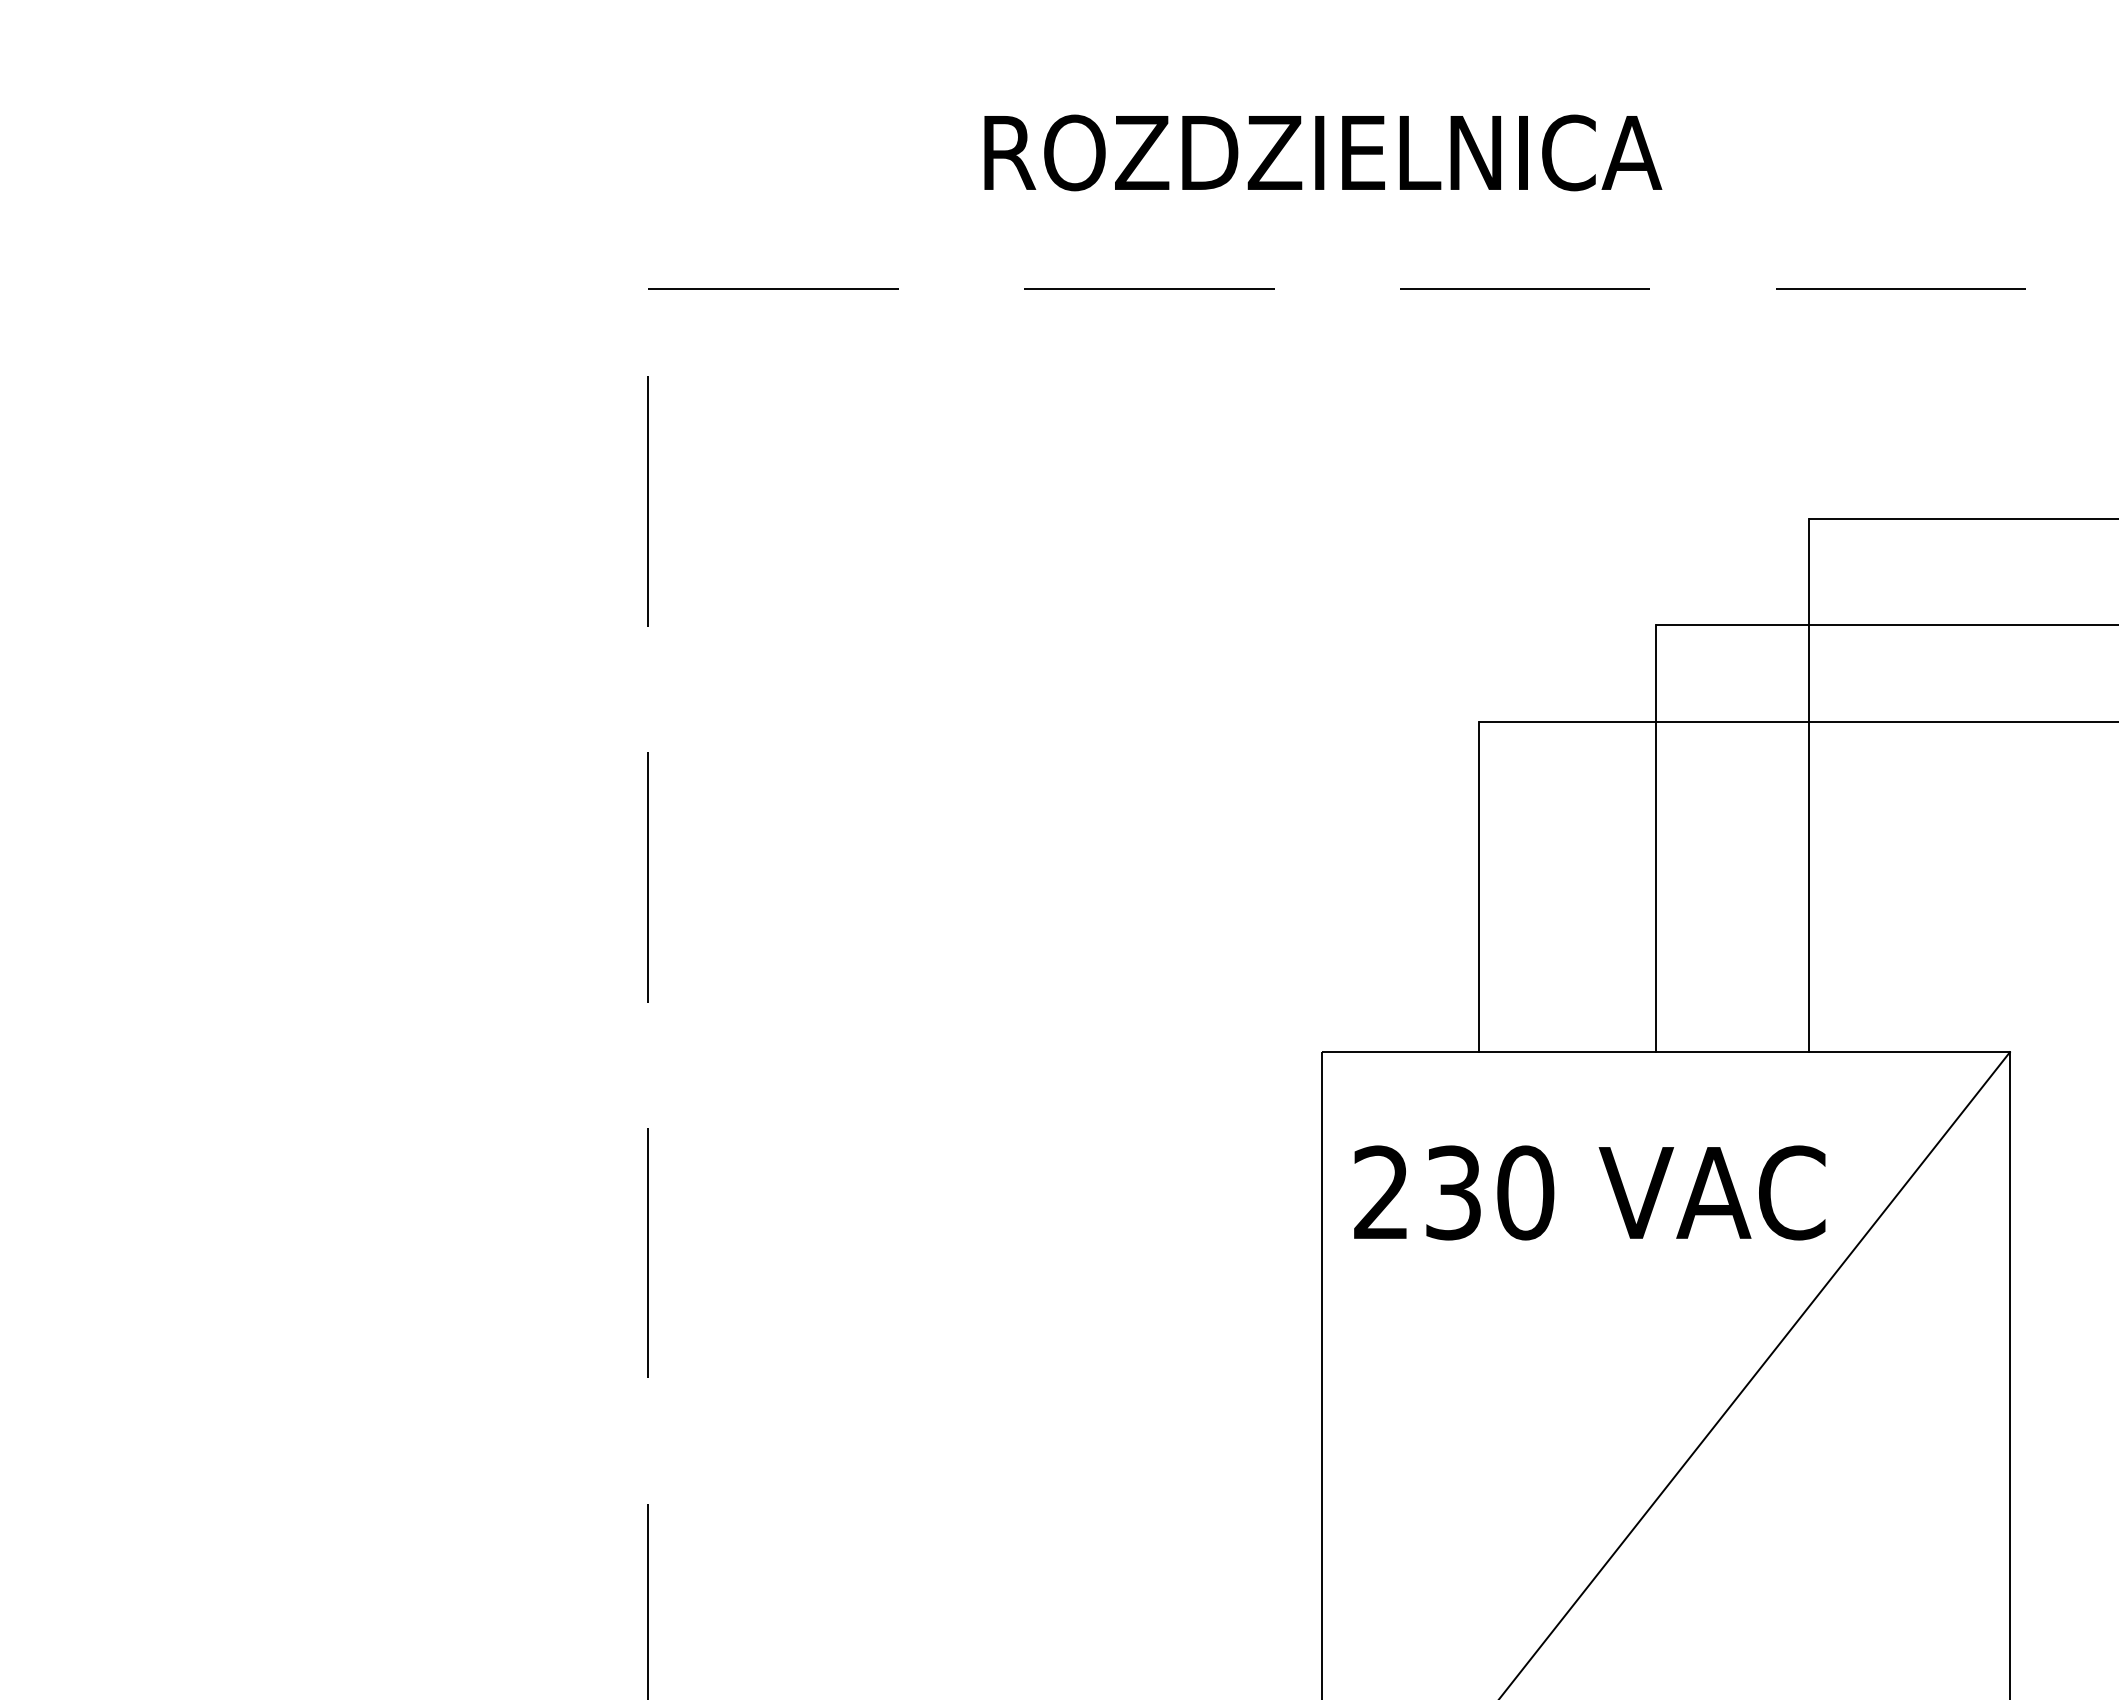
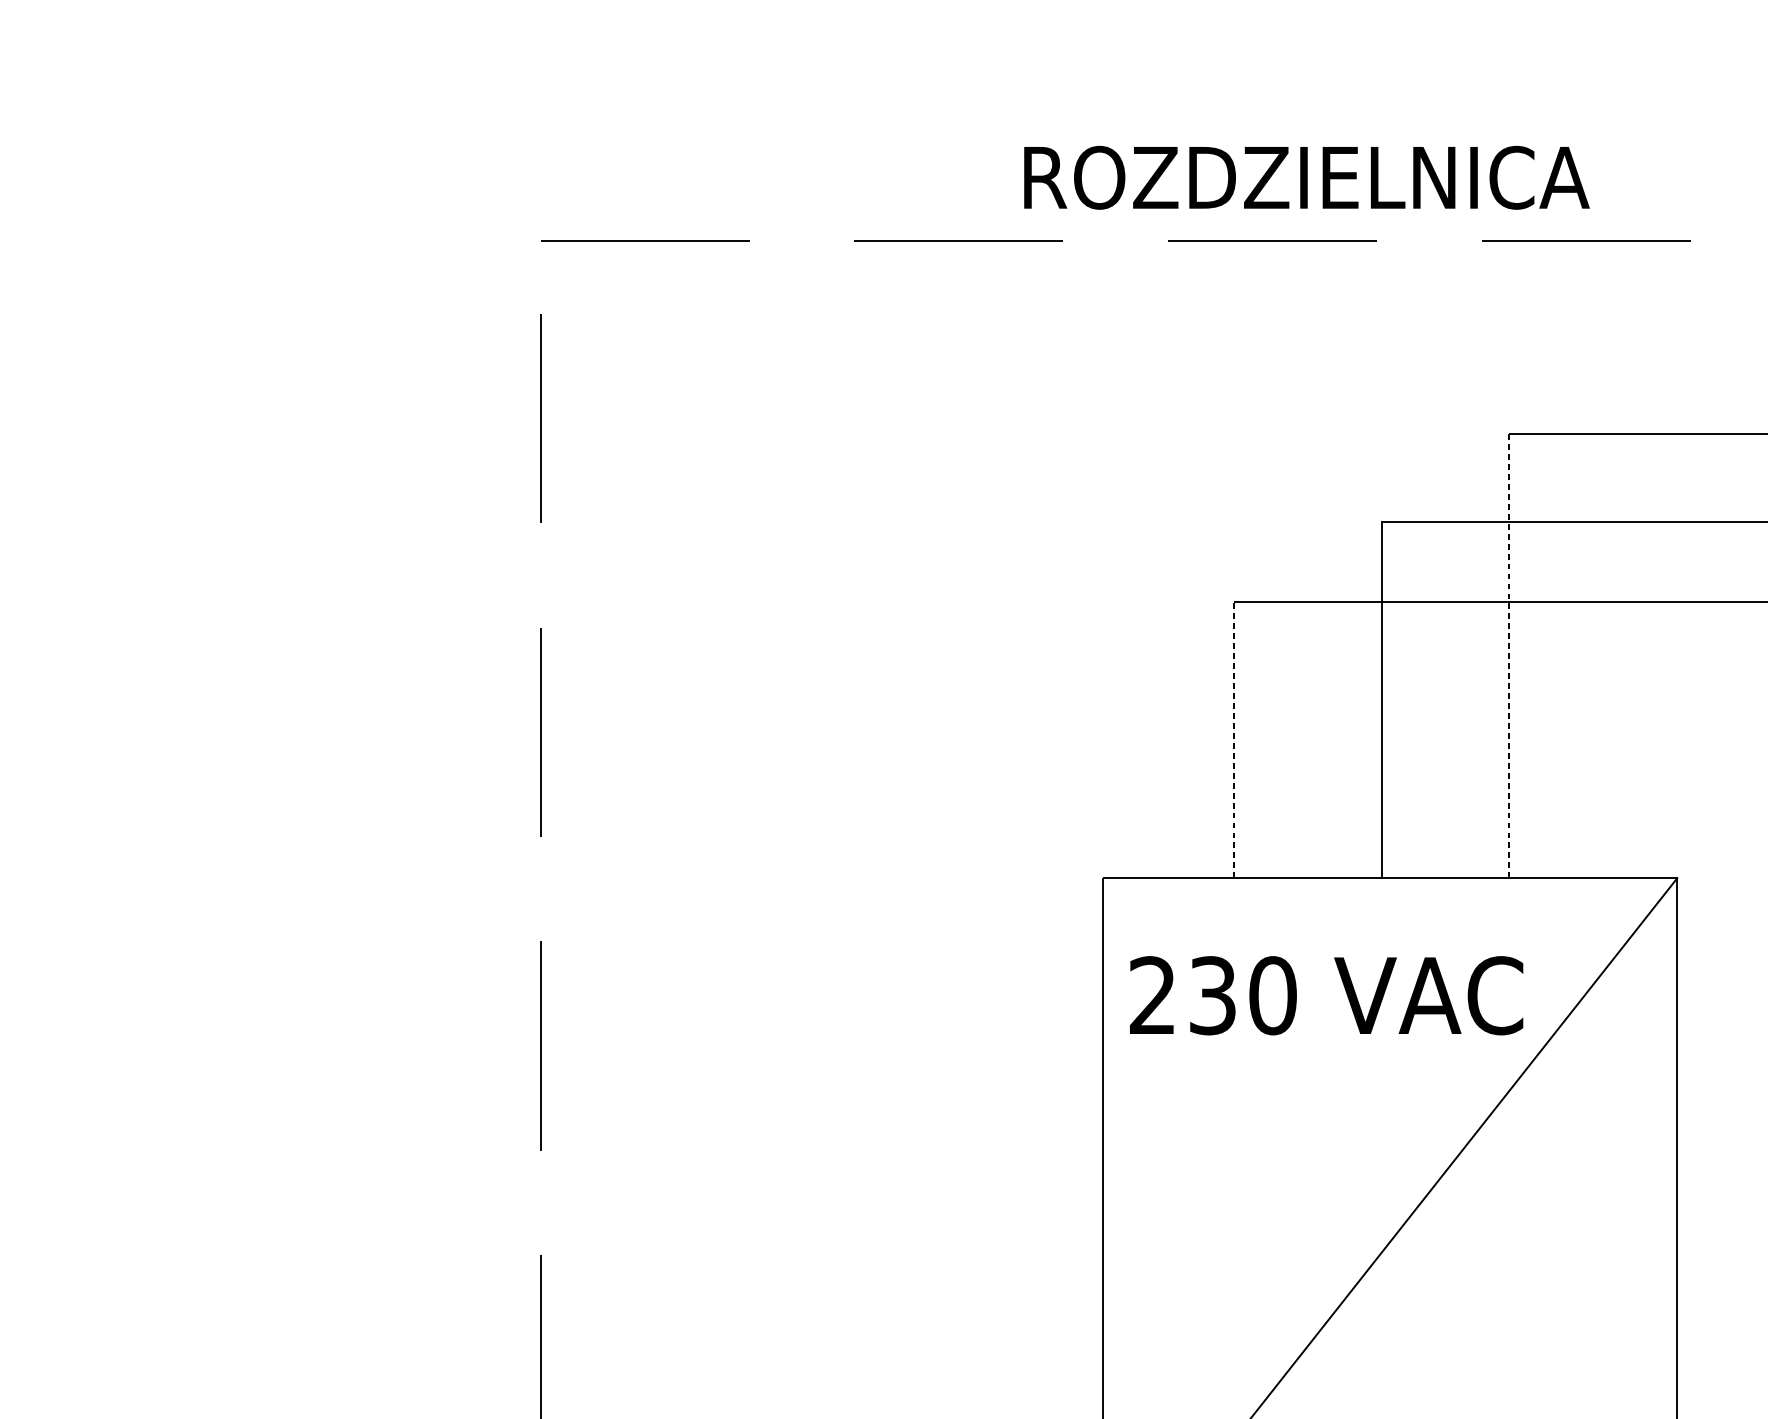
text: (1323, 152) -> (1307, 177), moved
line: (1808, 785) -> (1509, 655), solid -> dashed
line: (1478, 886) -> (1233, 739), solid -> dashed

